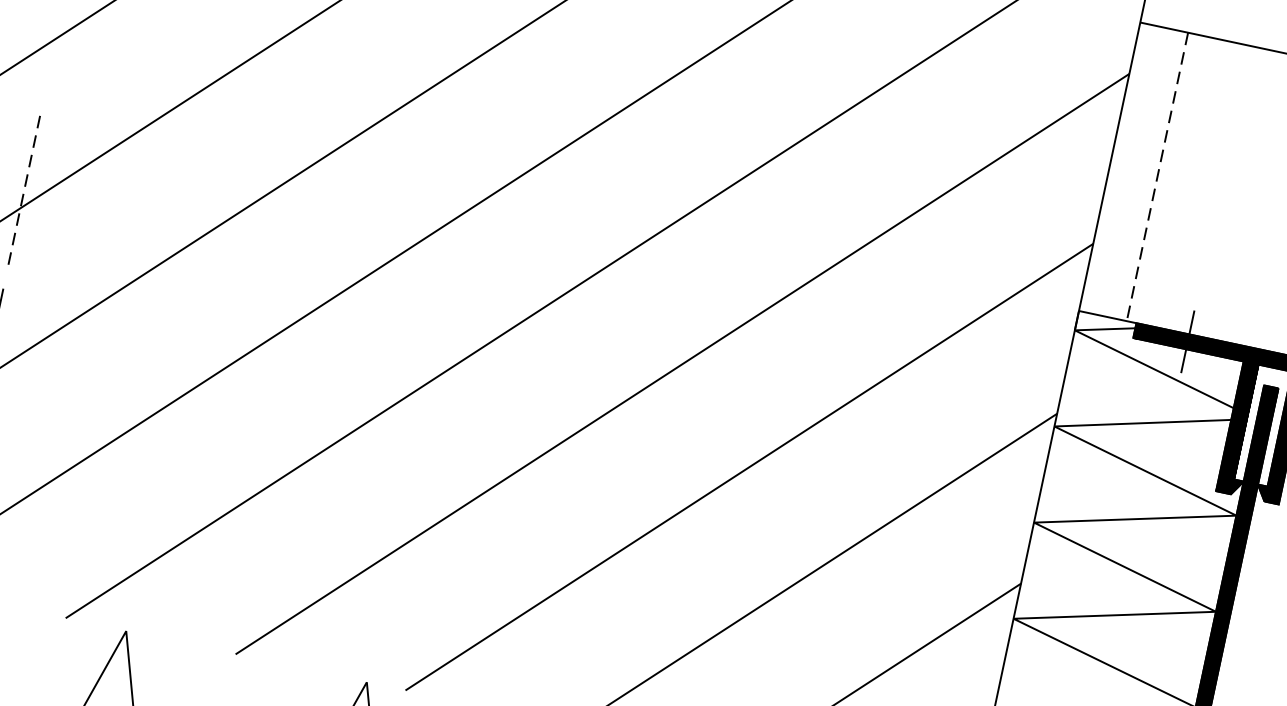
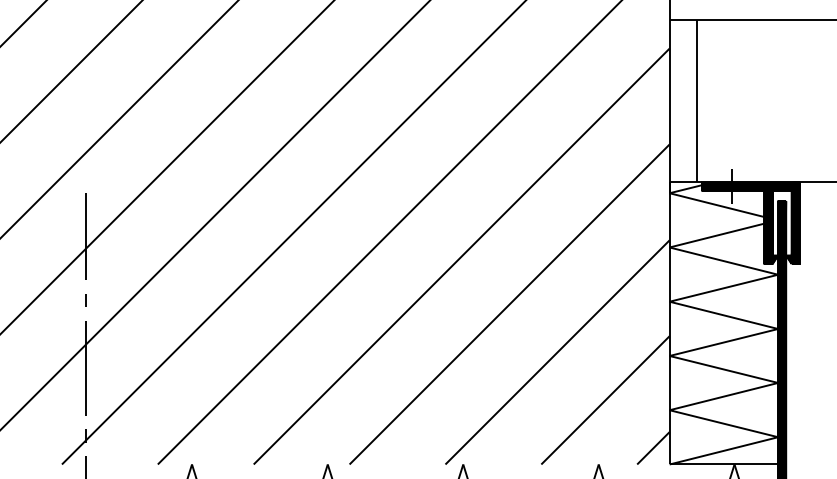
line: (1157, 177) -> (696, 101), dashed -> solid
line: (25, 187) -> (86, 236), dashed -> solid

